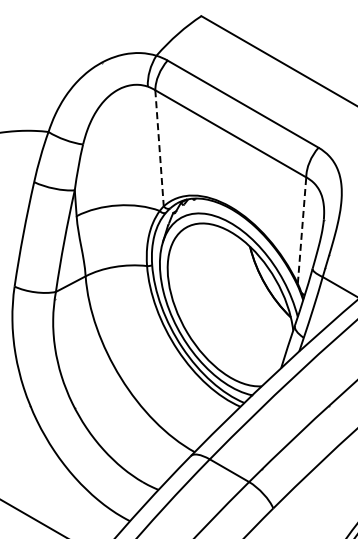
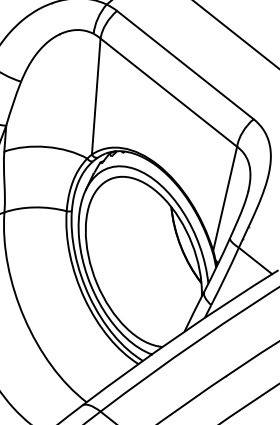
line: (159, 148) -> (96, 96), dashed -> solid
line: (302, 230) -> (225, 198), dashed -> solid

